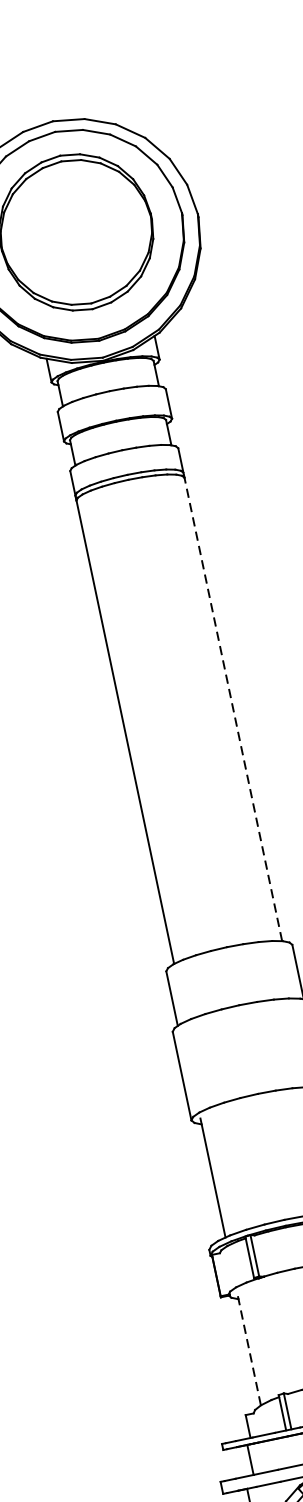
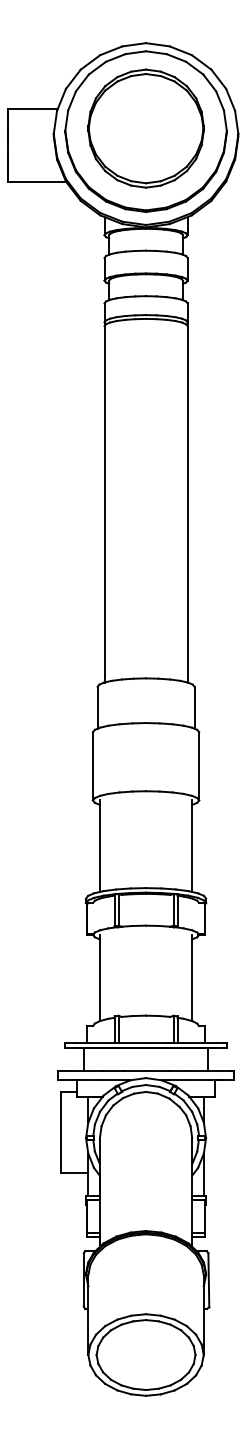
line: (232, 705) -> (187, 501), dashed -> solid
line: (248, 1348) -> (99, 977), dashed -> solid

